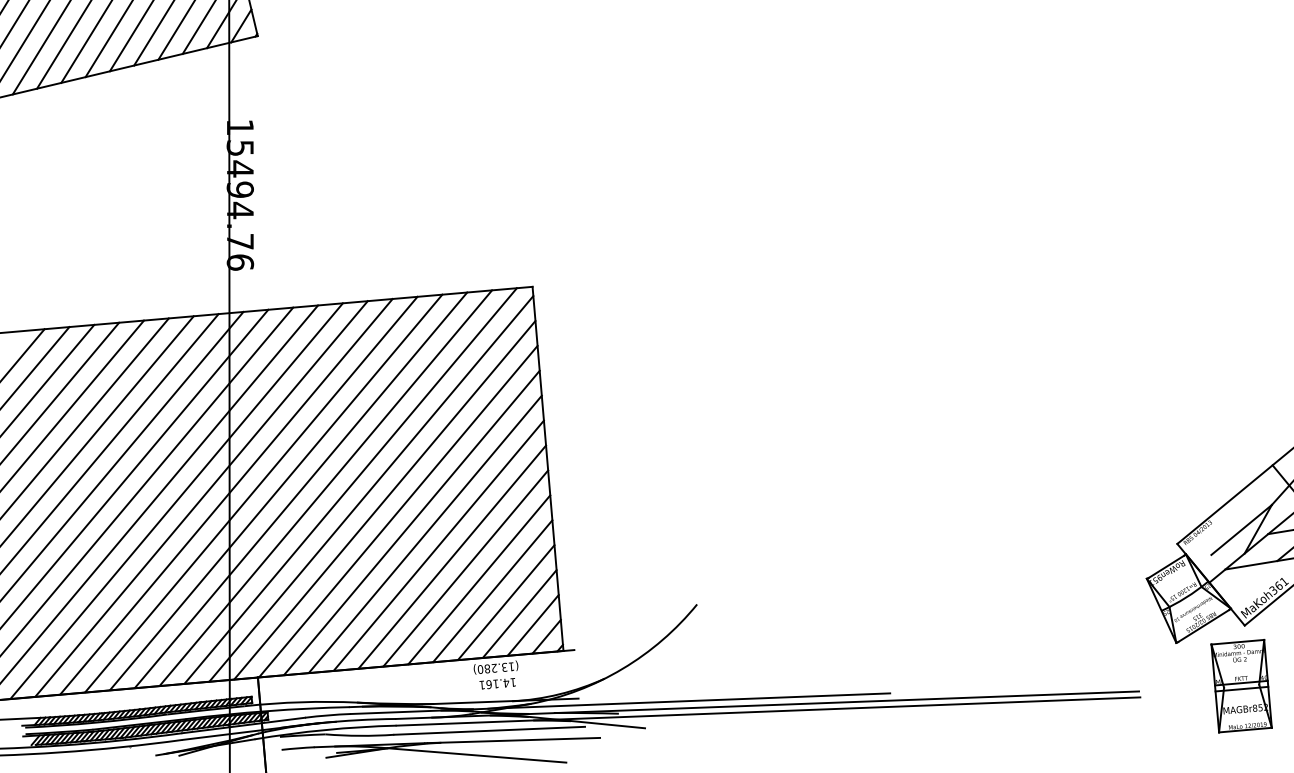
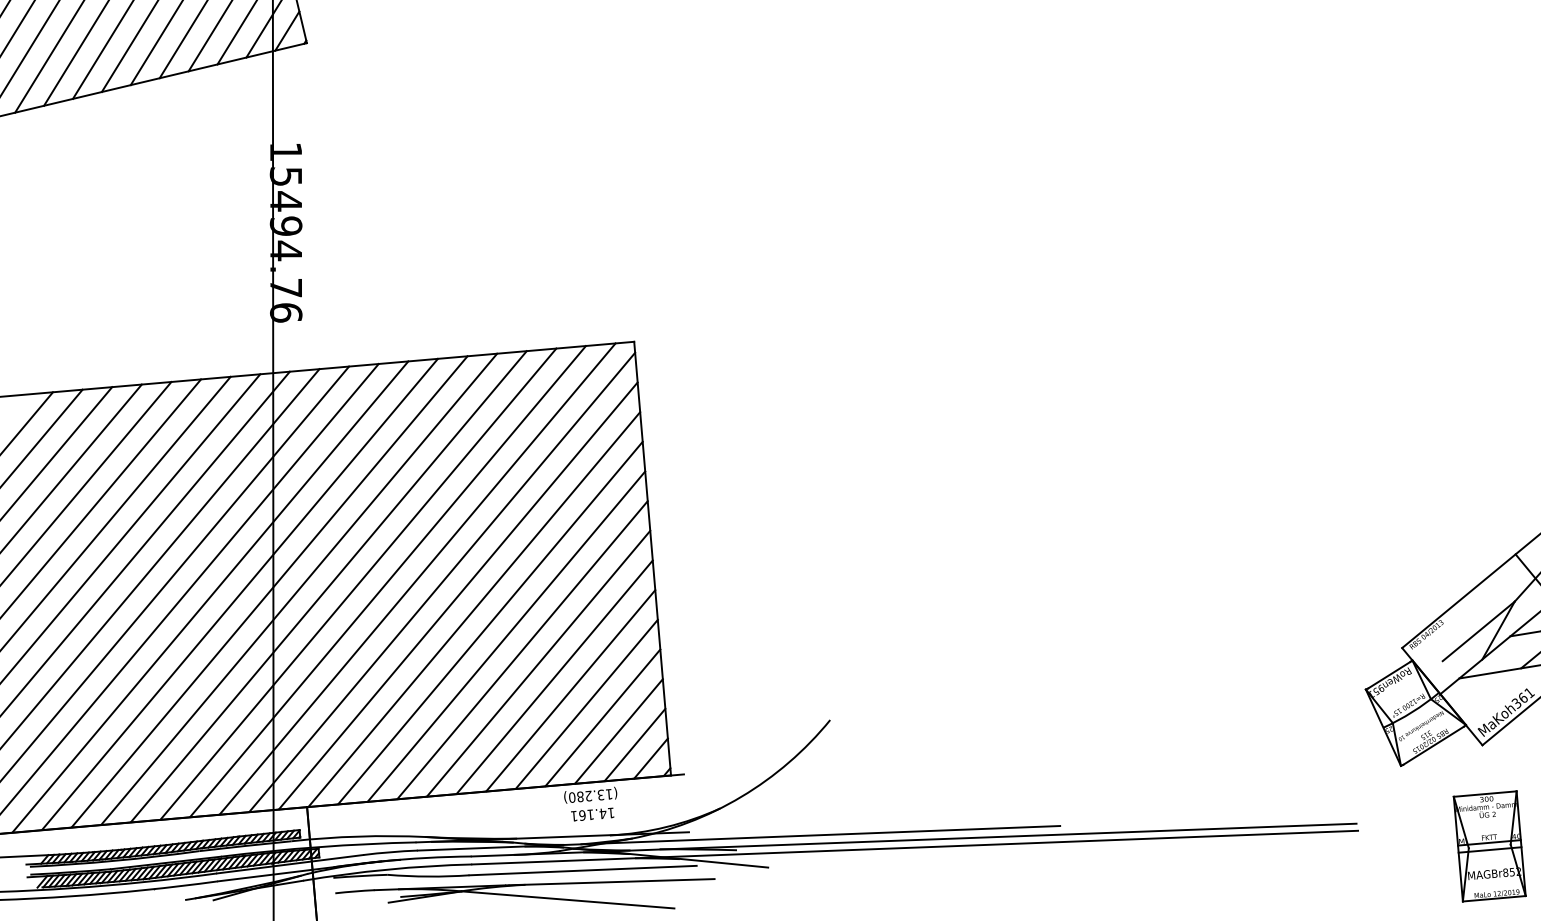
part: (1241, 686) -> (1489, 846), moved

